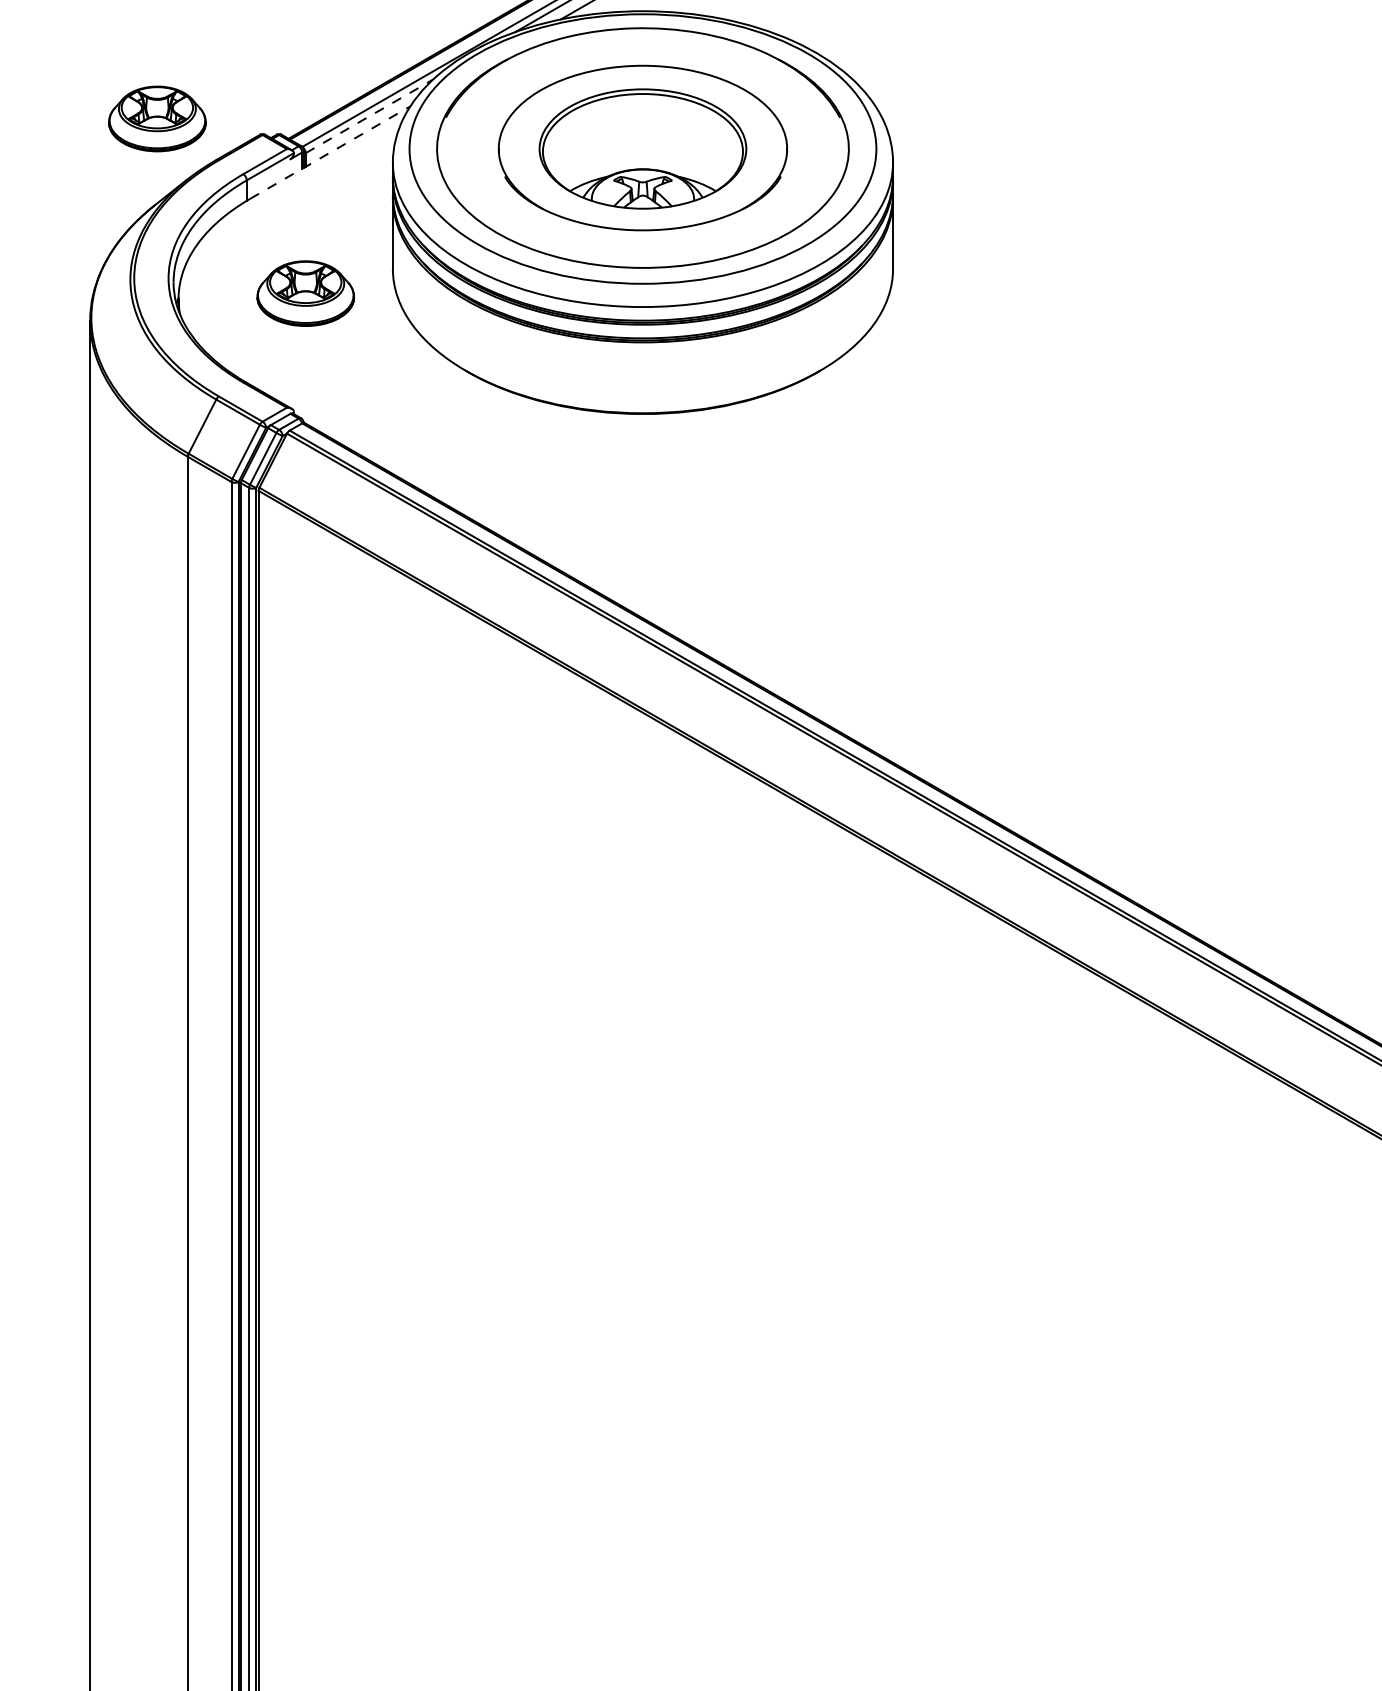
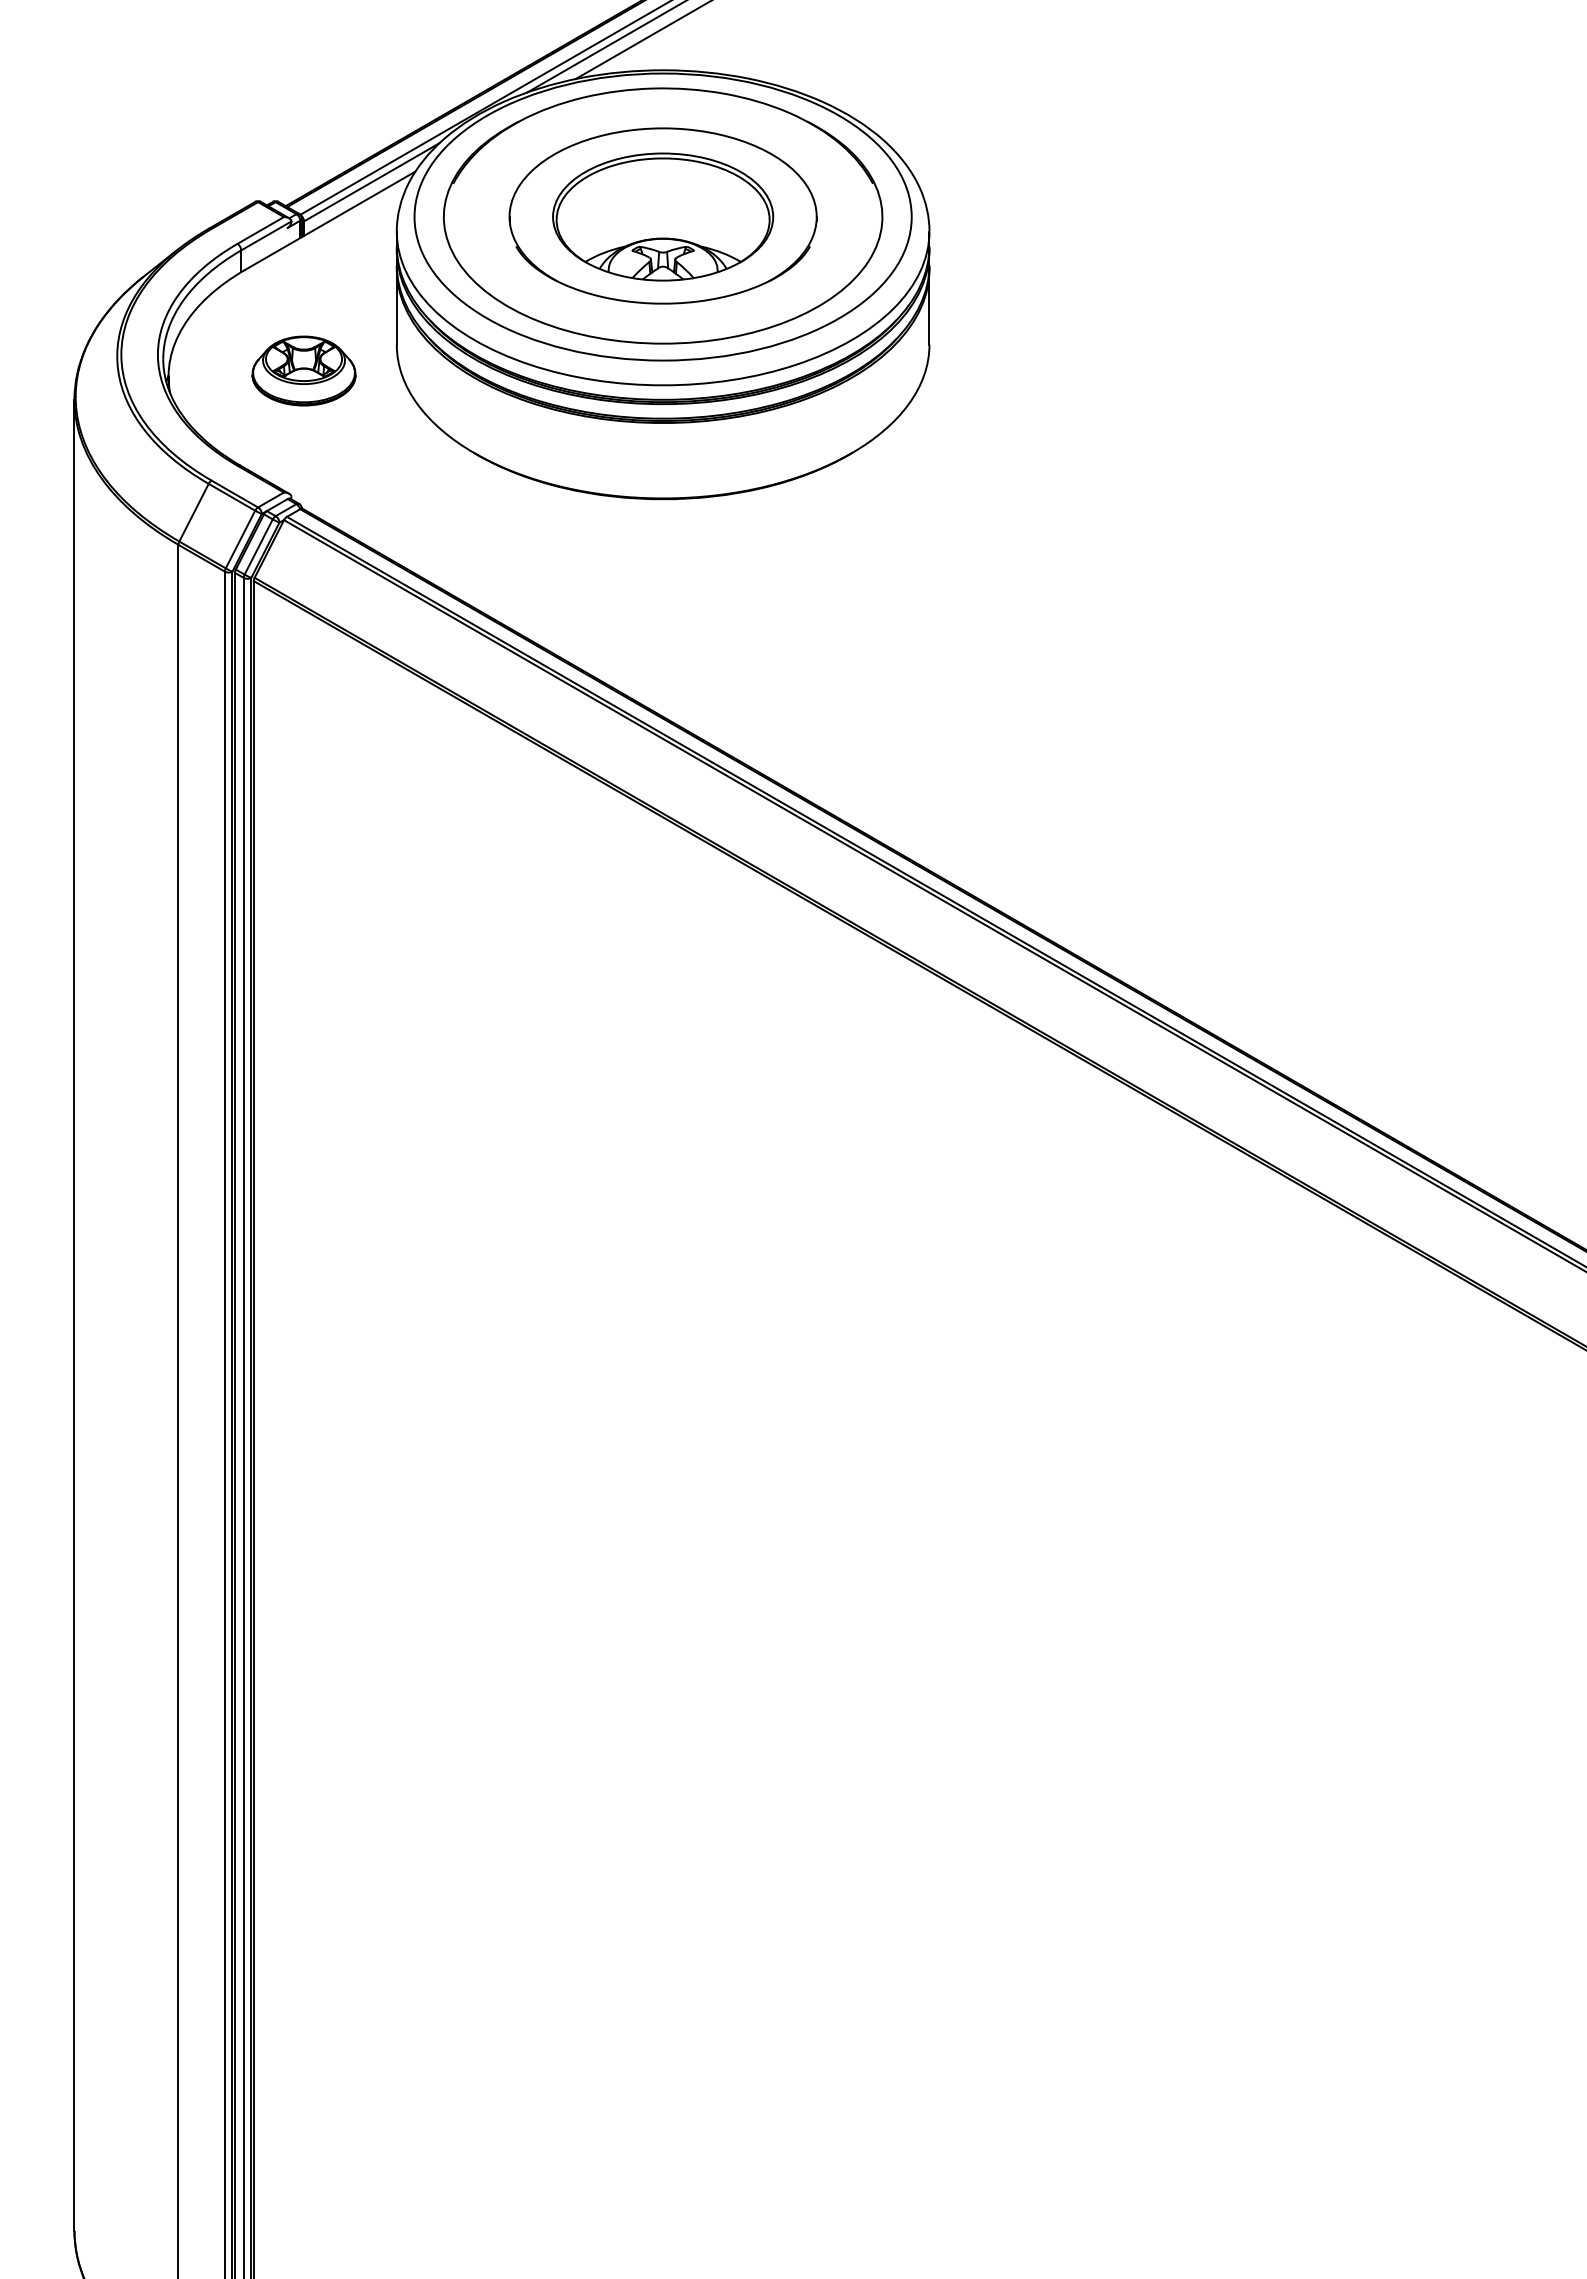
line: (370, 116) -> (372, 182), dashed -> solid
part: (156, 118) -> (145, 184), removed
line: (330, 152) -> (330, 220), dashed -> solid

